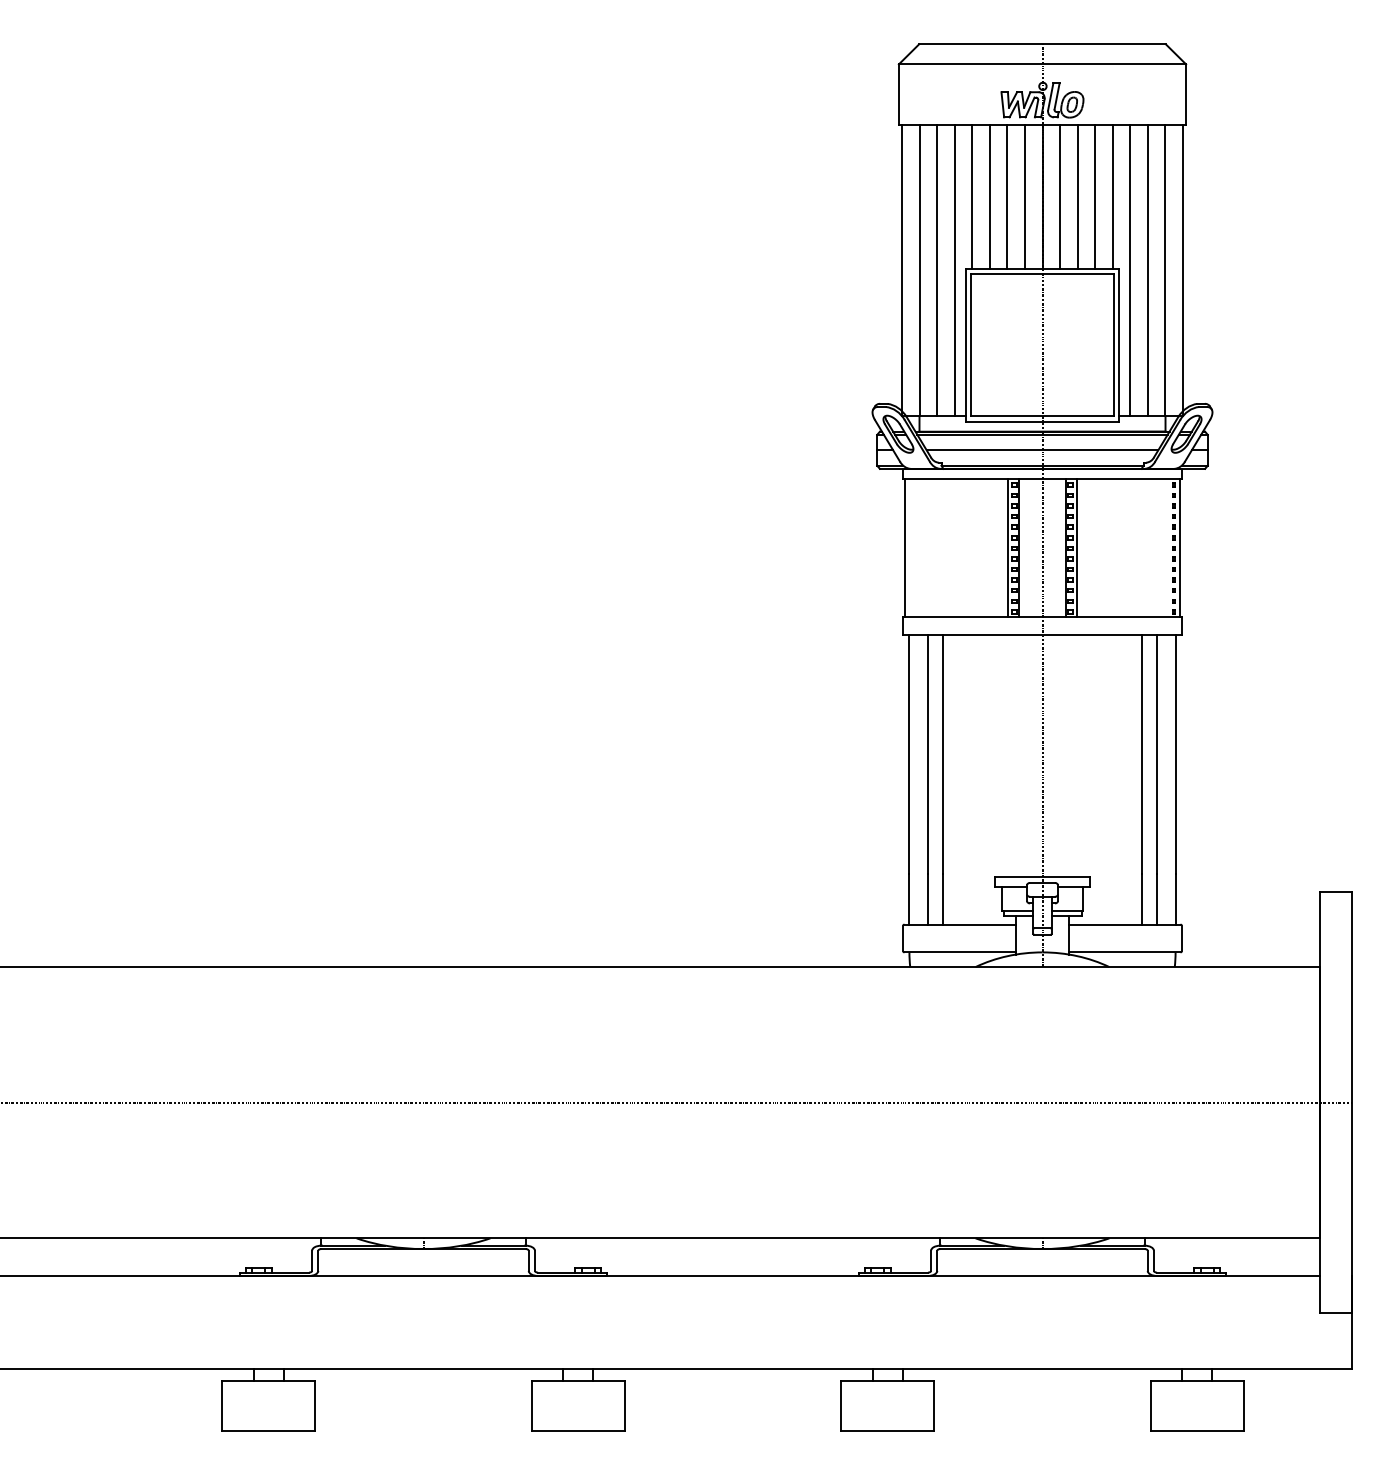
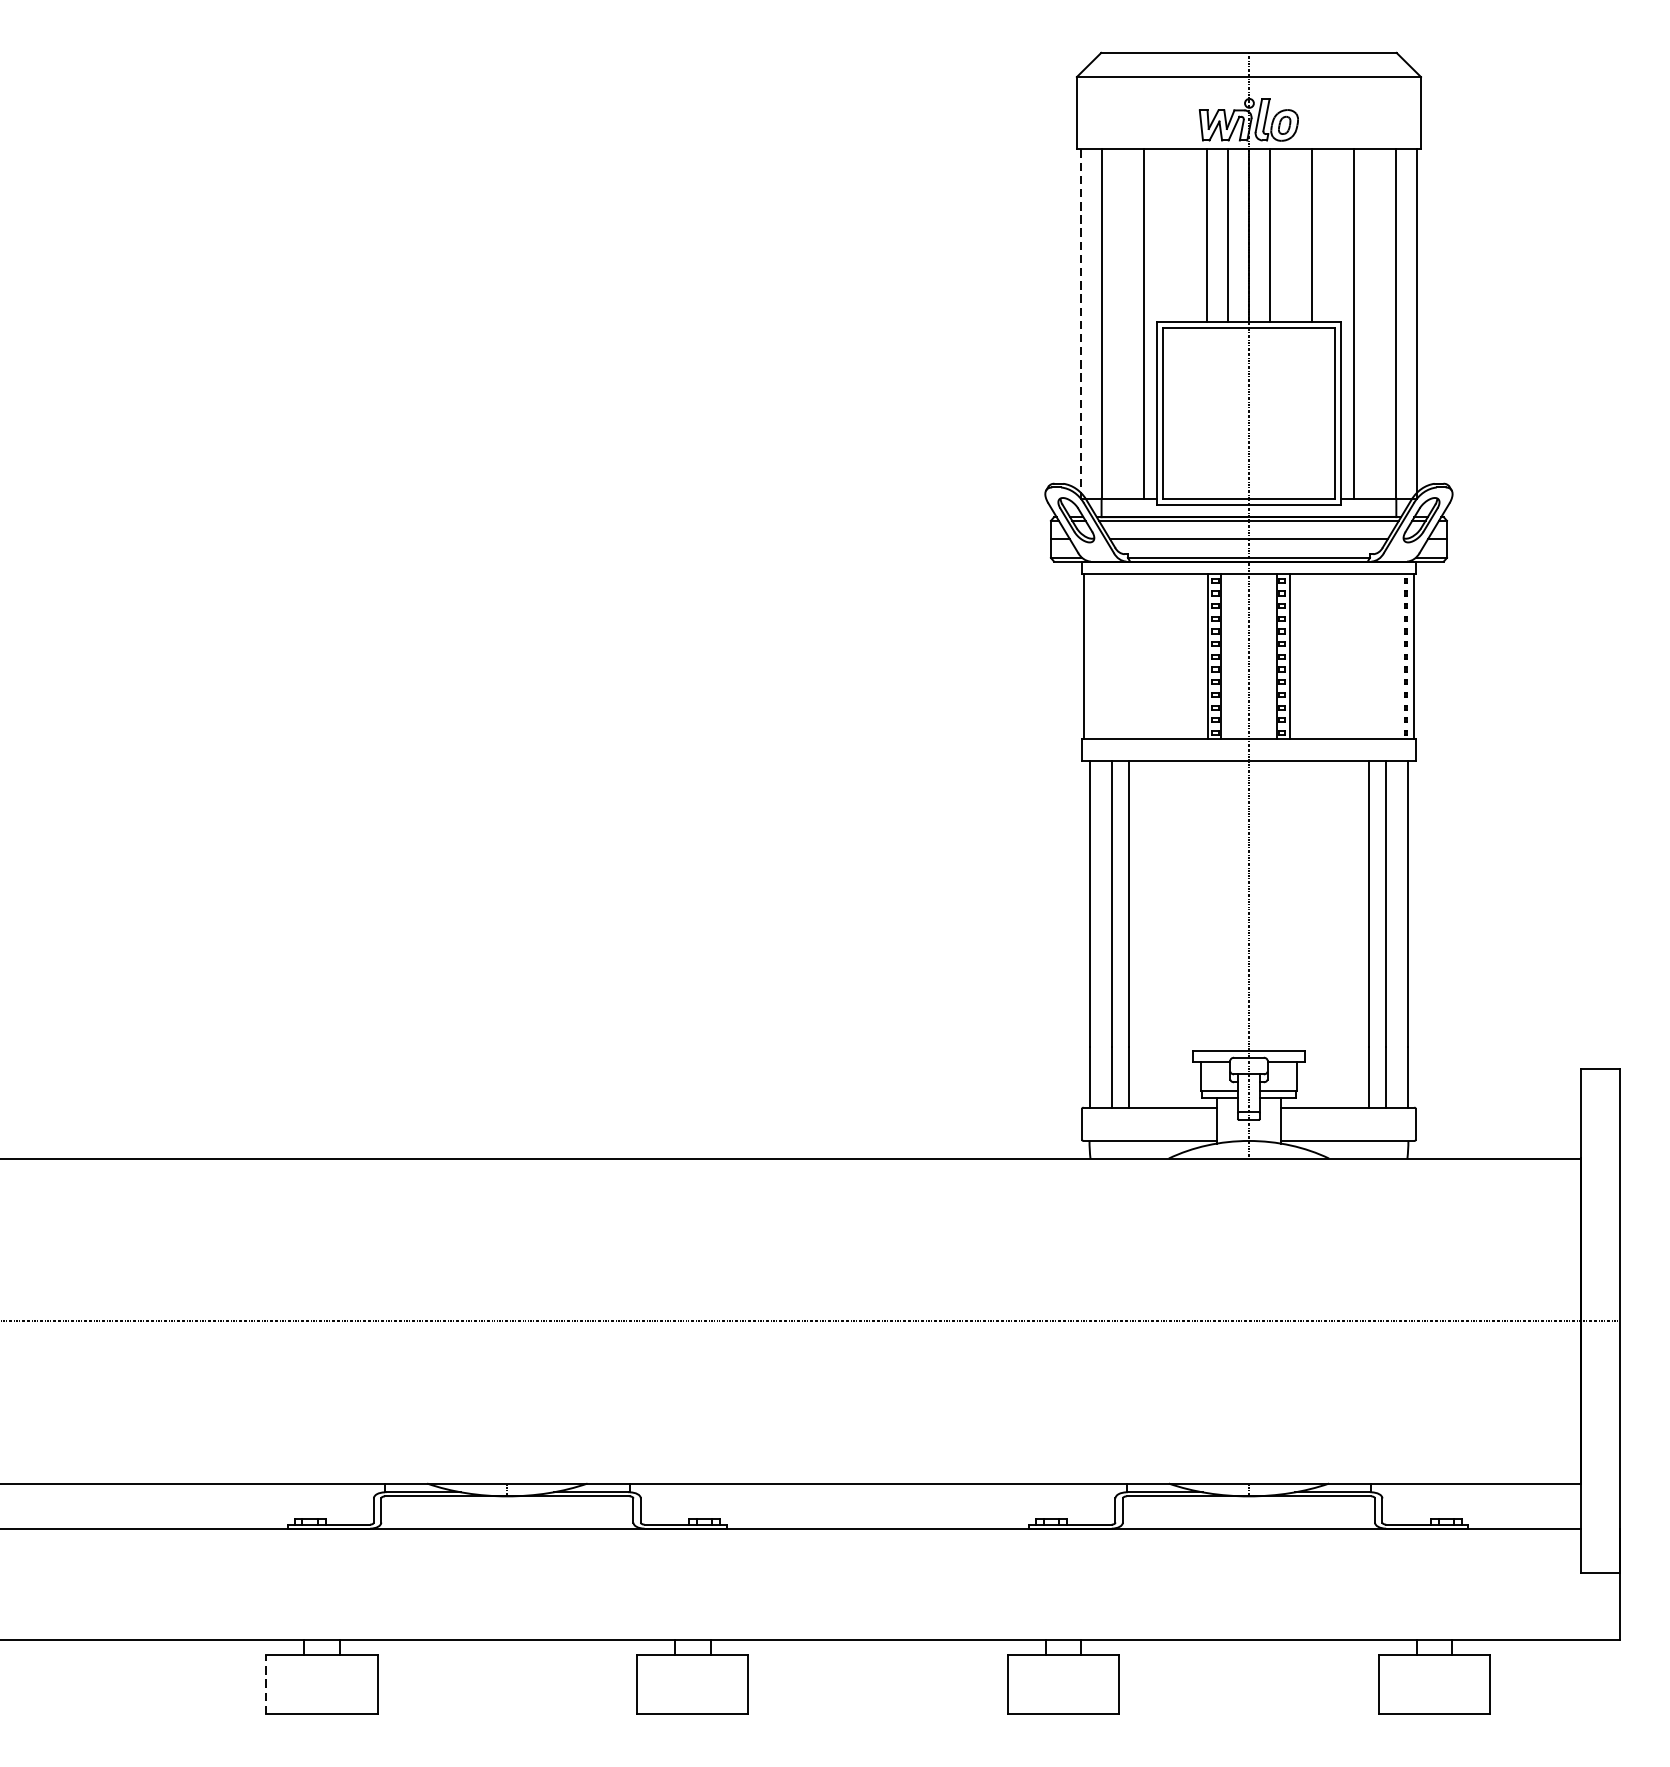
line: (972, 196) -> (1165, 235), removed
line: (989, 196) -> (1185, 235), removed
line: (1077, 196) -> (1290, 235), removed
line: (1112, 196) -> (1332, 235), removed
line: (902, 270) -> (1081, 323), solid -> dashed
line: (937, 270) -> (1123, 323), removed
line: (1147, 270) -> (1374, 323), removed
line: (222, 1405) -> (266, 1683), solid -> dashed

